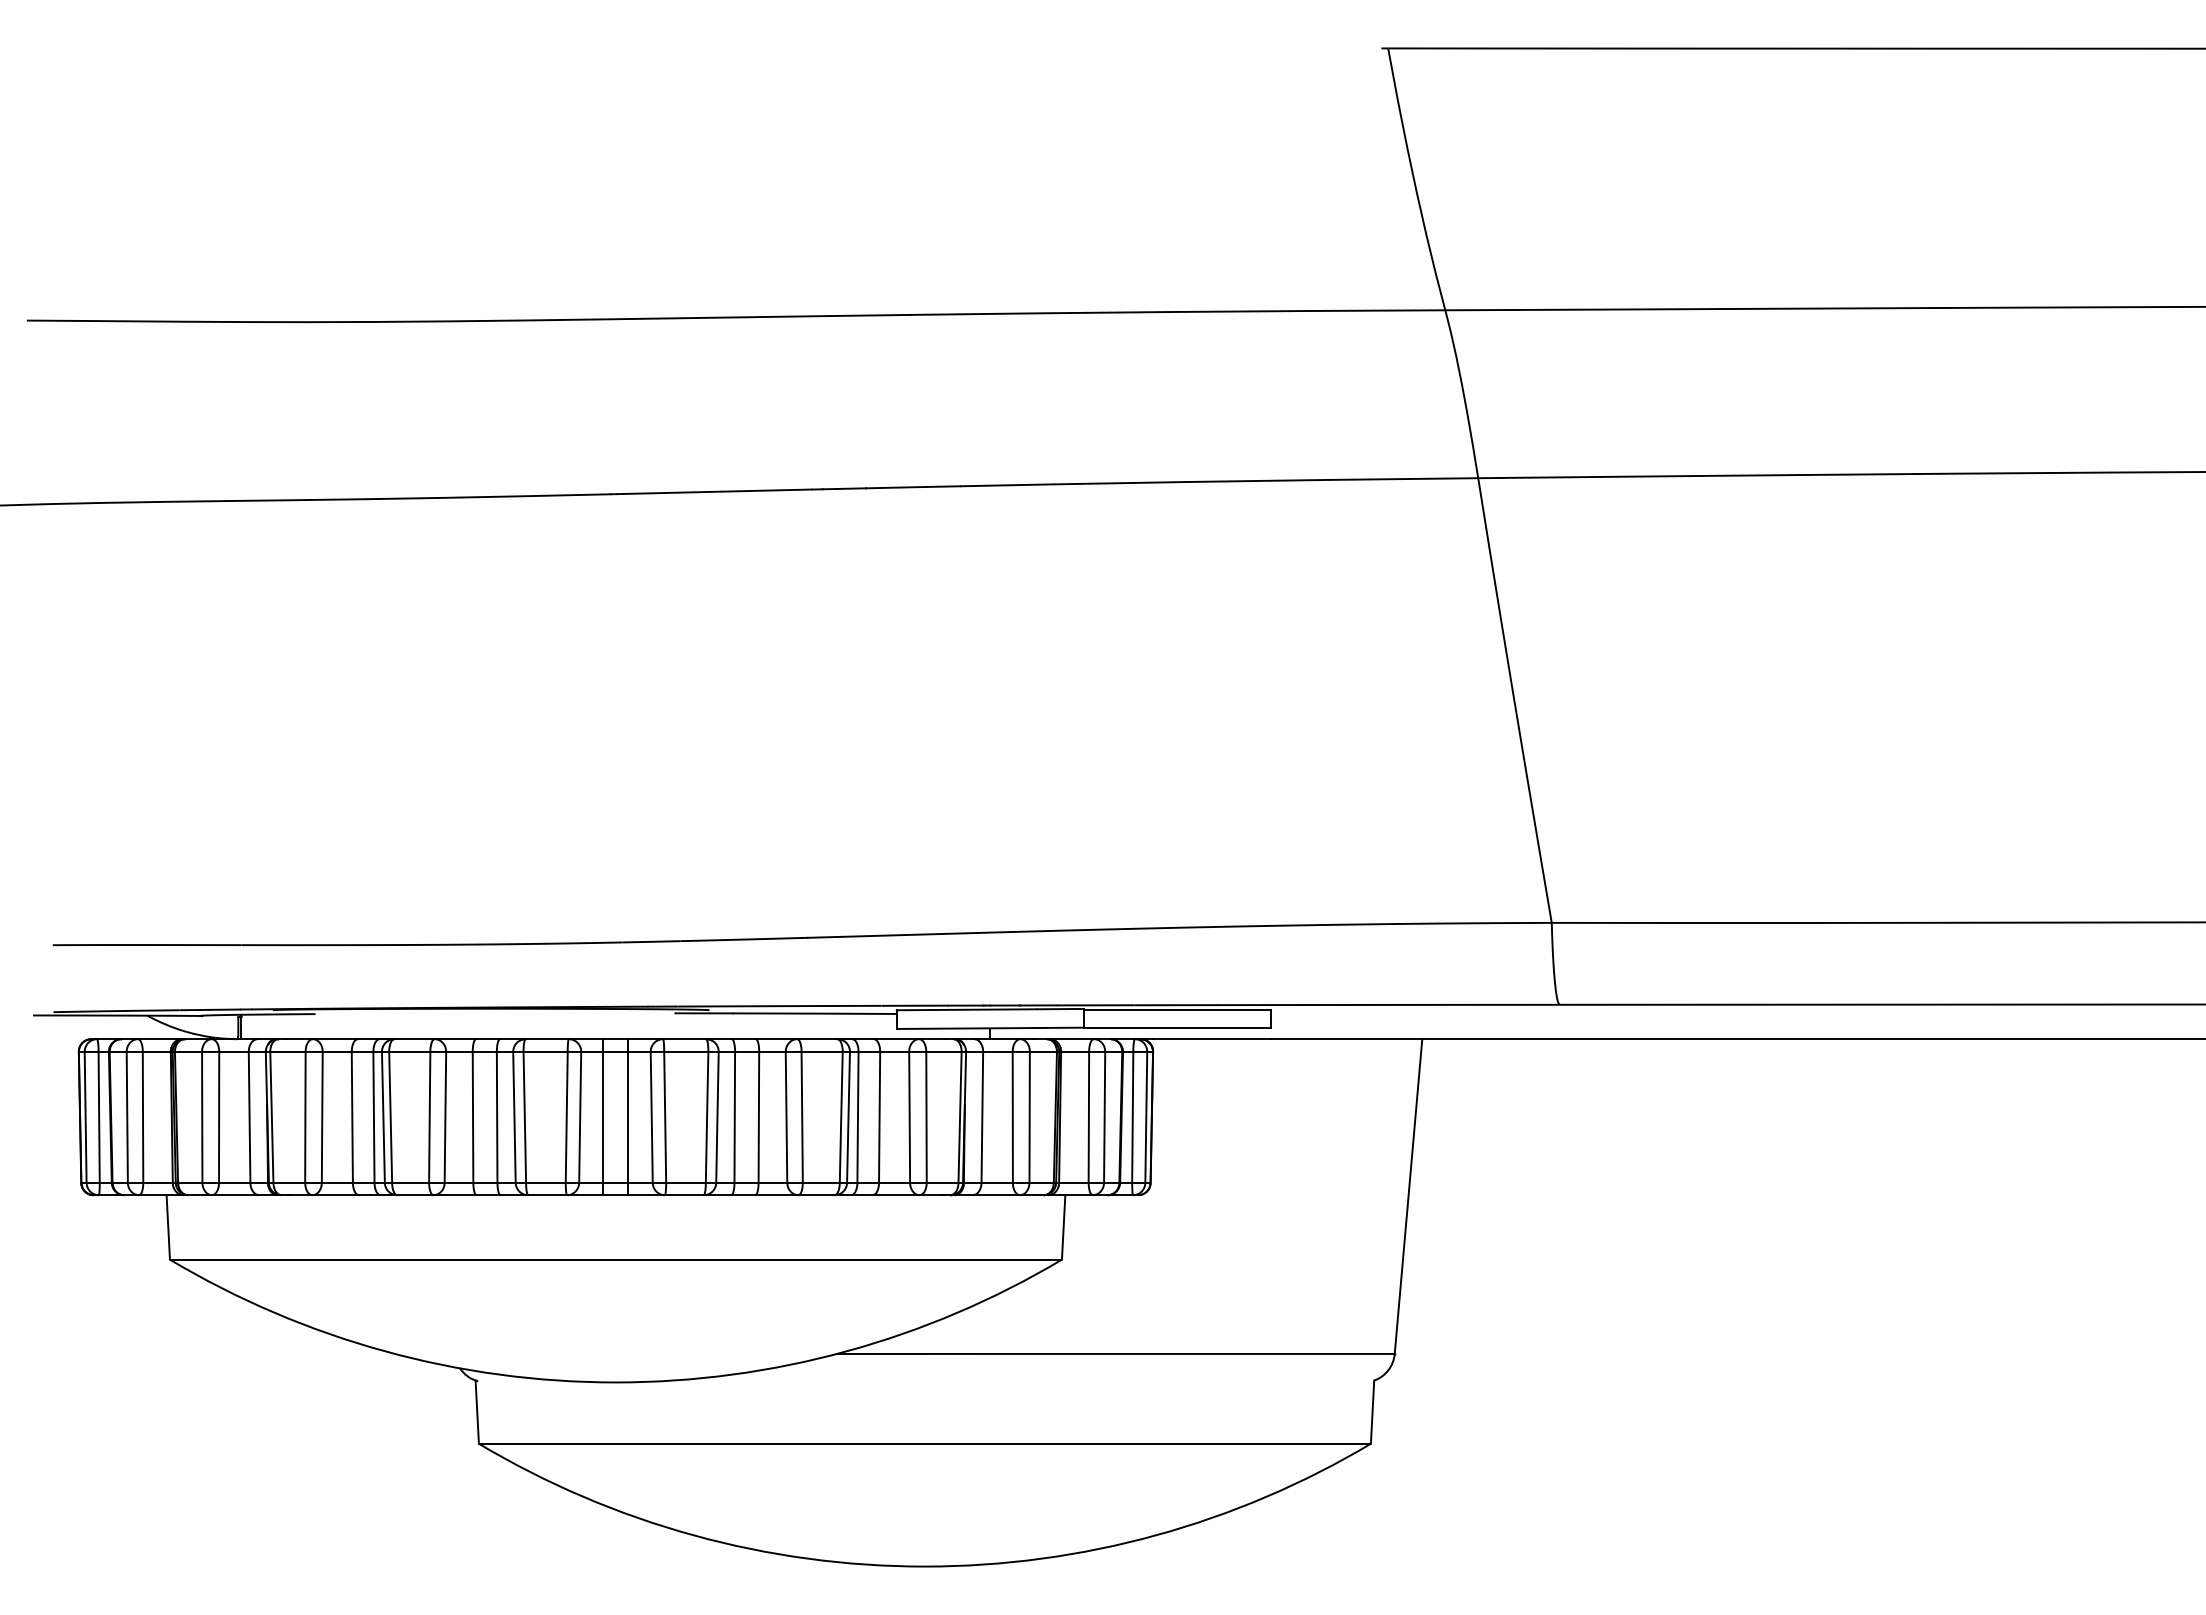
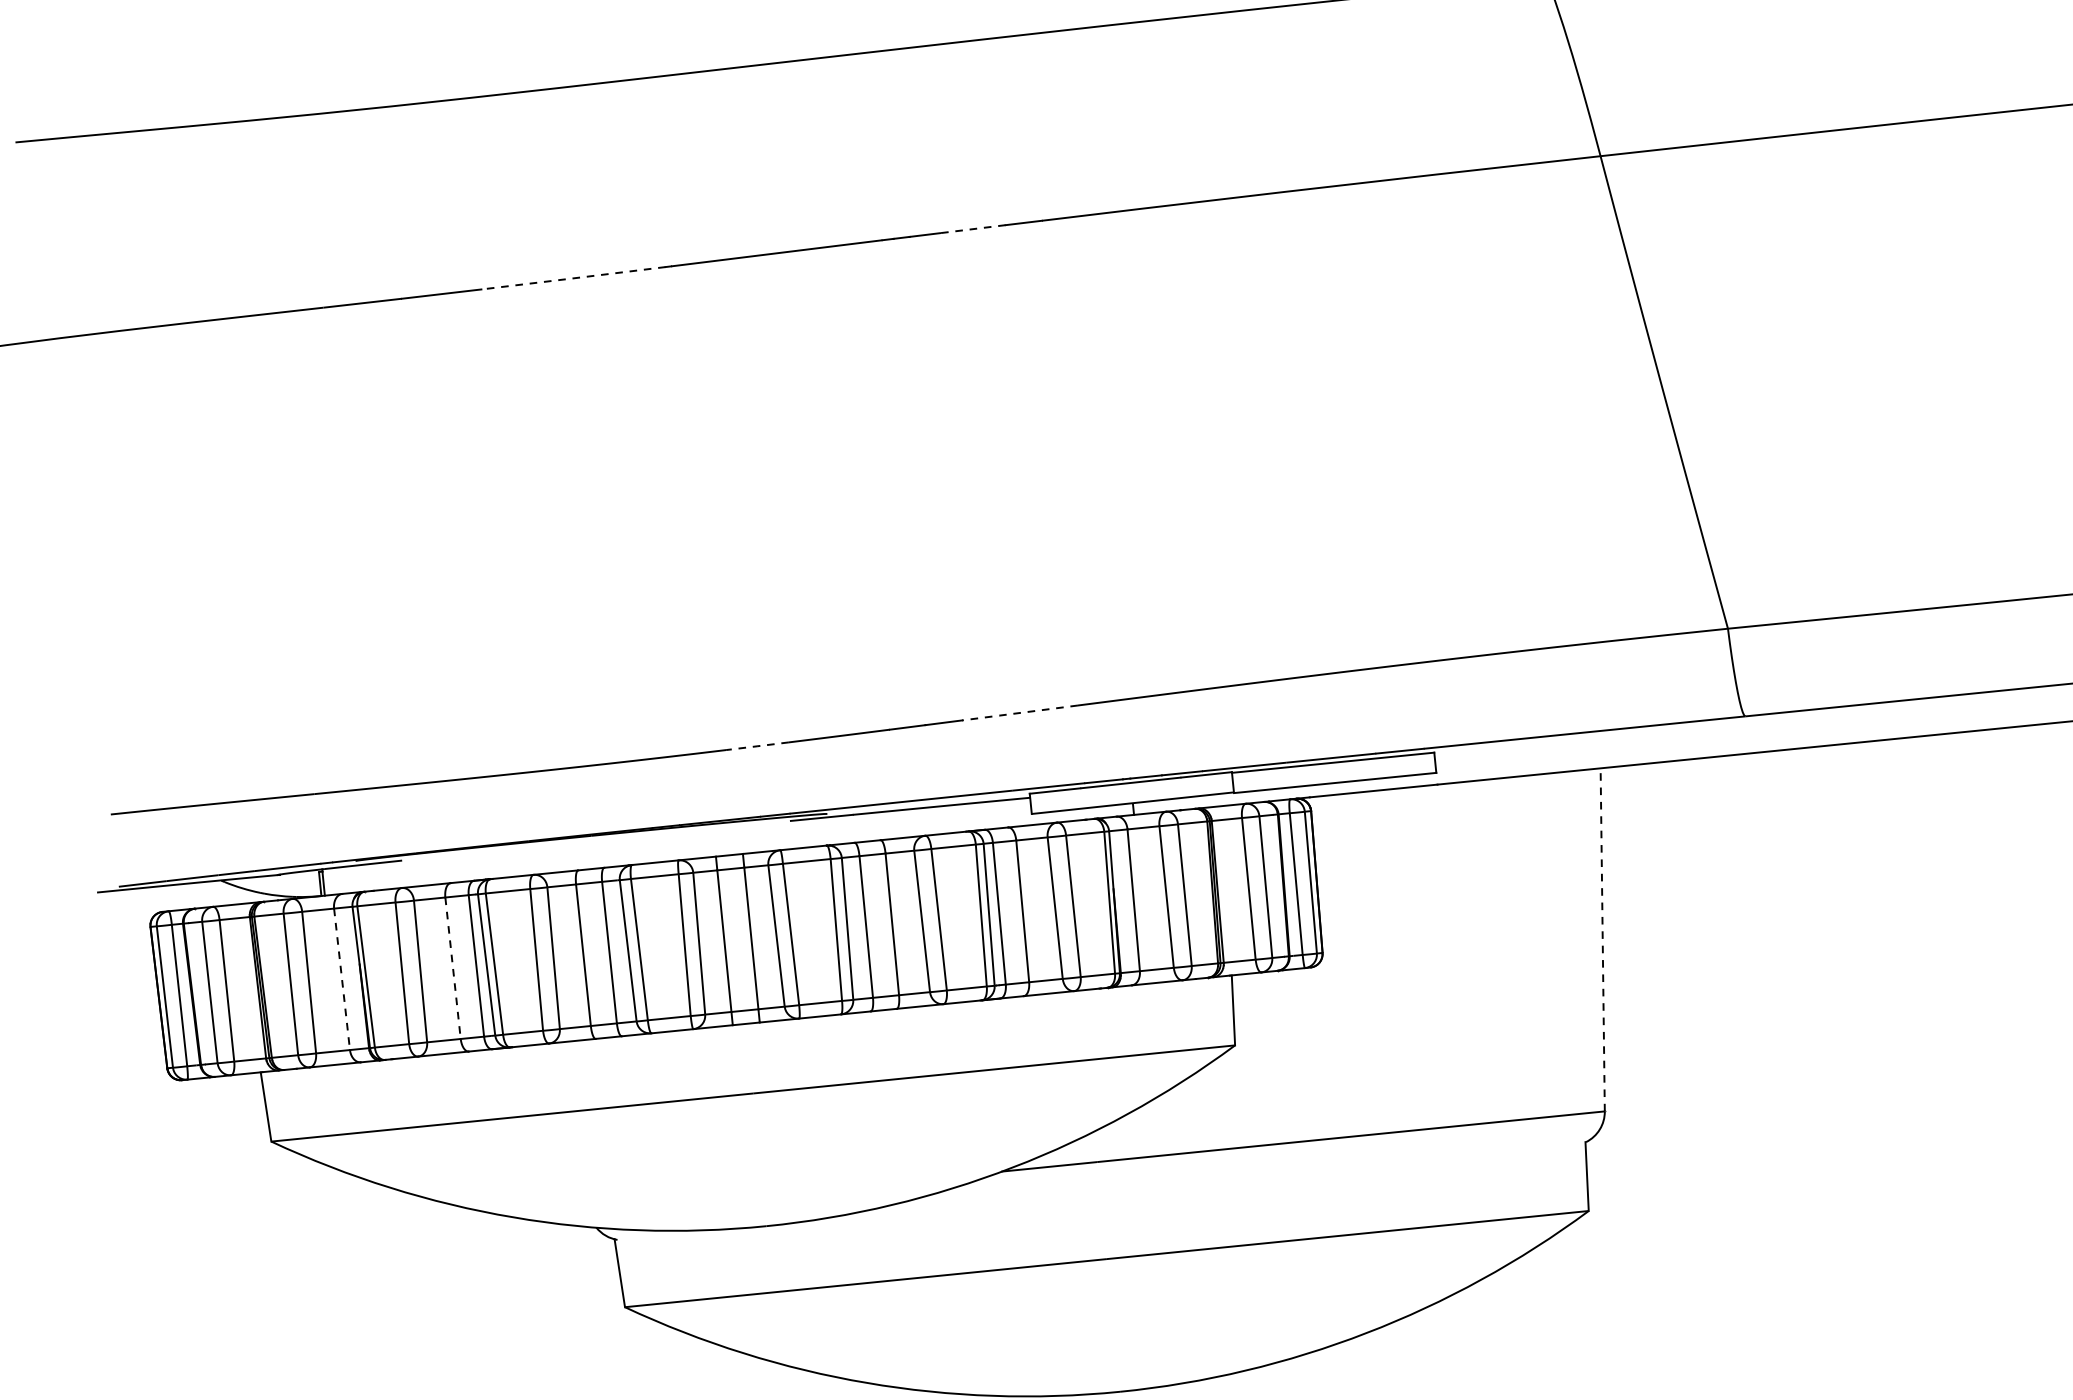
line: (895, 487) -> (971, 229), solid -> dashed
line: (524, 496) -> (572, 278), solid -> dashed
line: (895, 935) -> (1020, 713), solid -> dashed
line: (651, 941) -> (757, 745), solid -> dashed
line: (249, 1117) -> (341, 979), solid -> dashed
line: (352, 1117) -> (453, 968), solid -> dashed
line: (1408, 1196) -> (1602, 939), solid -> dashed

